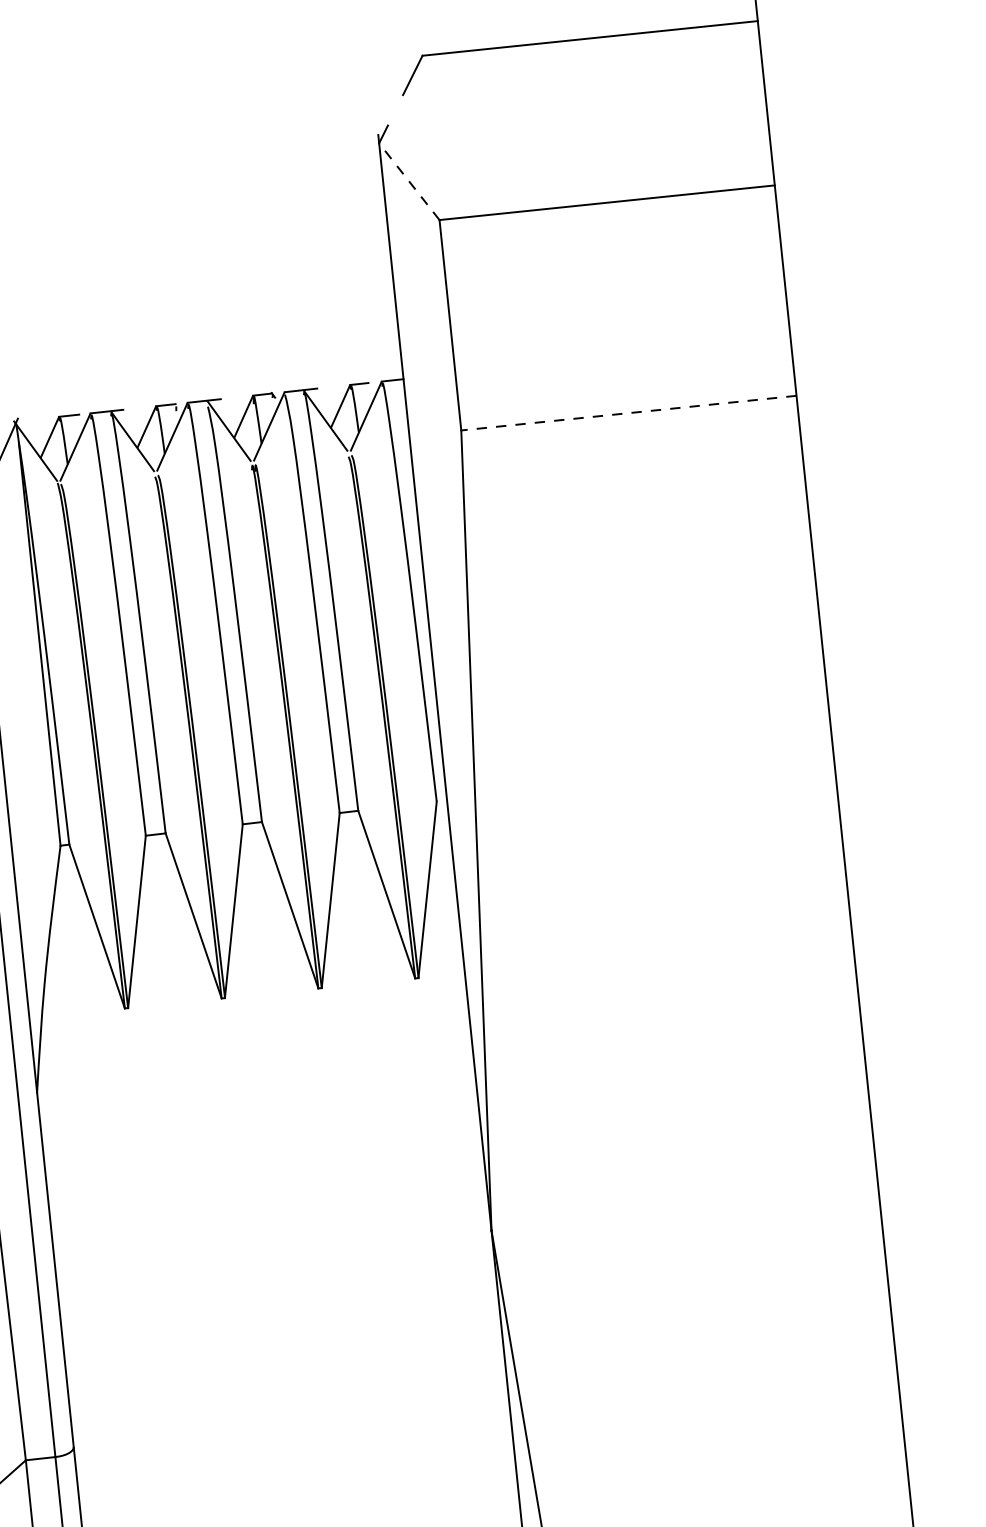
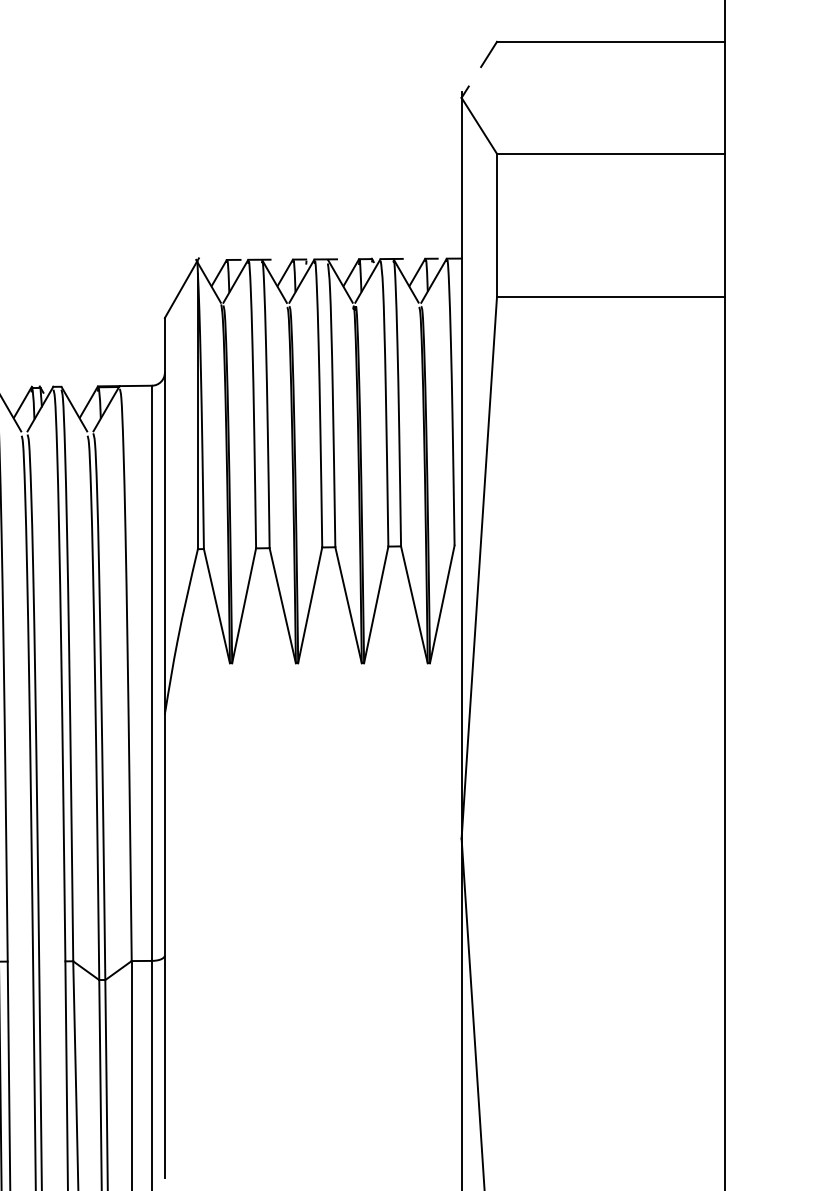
line: (409, 181) -> (479, 125), dashed -> solid
line: (627, 413) -> (610, 297), dashed -> solid

